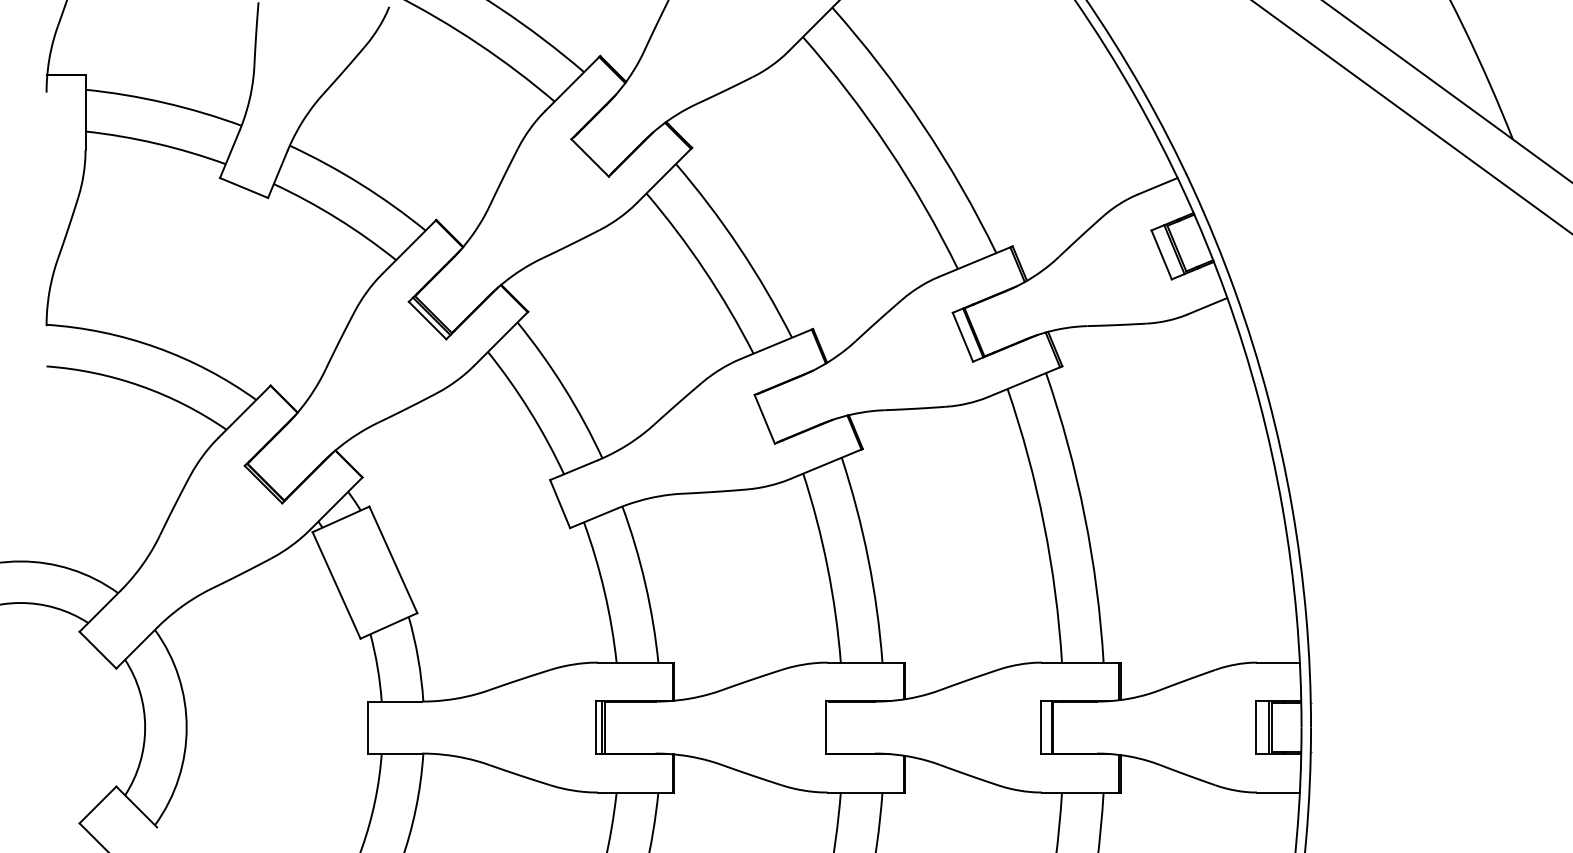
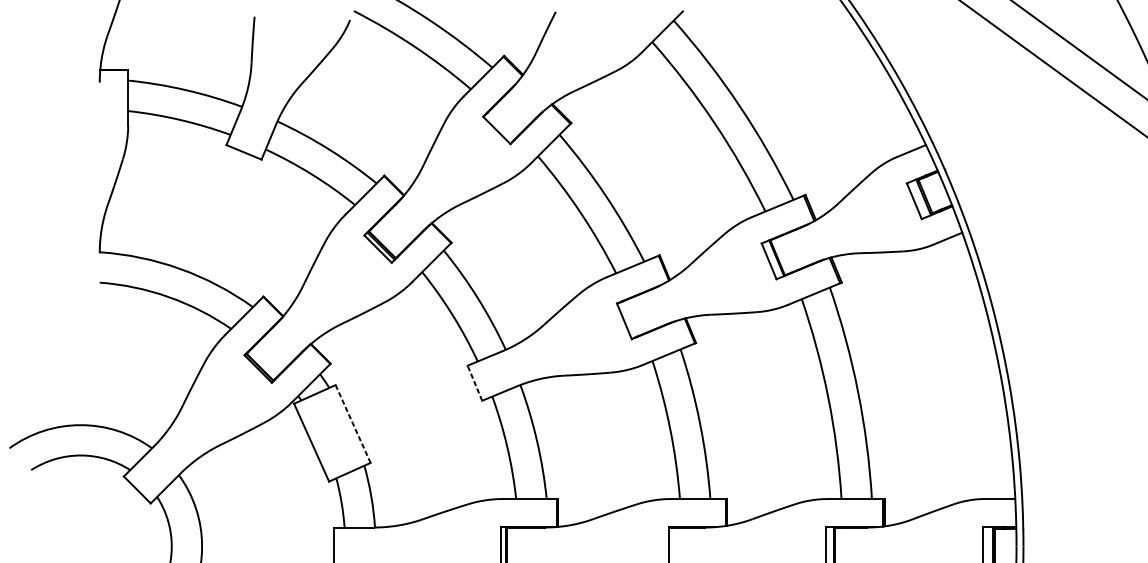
line: (559, 503) -> (474, 382), solid -> dashed
line: (393, 560) -> (353, 424), solid -> dashed

